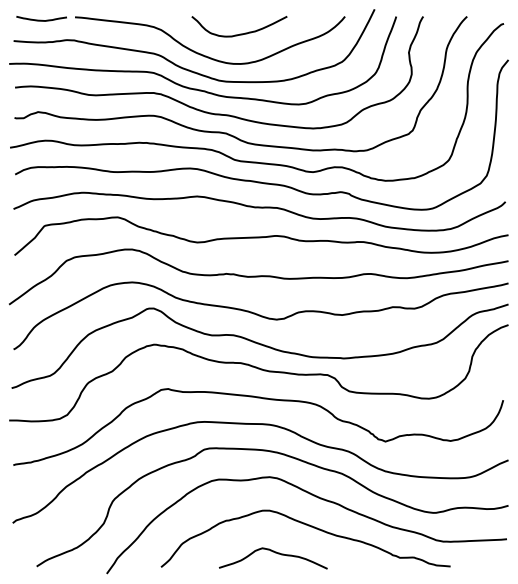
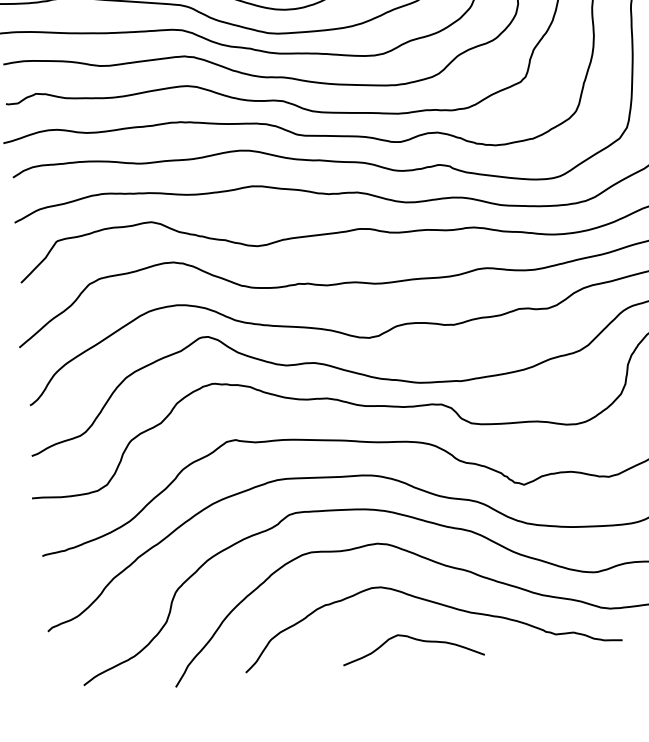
curve: (275, 553) -> (415, 640), moved

